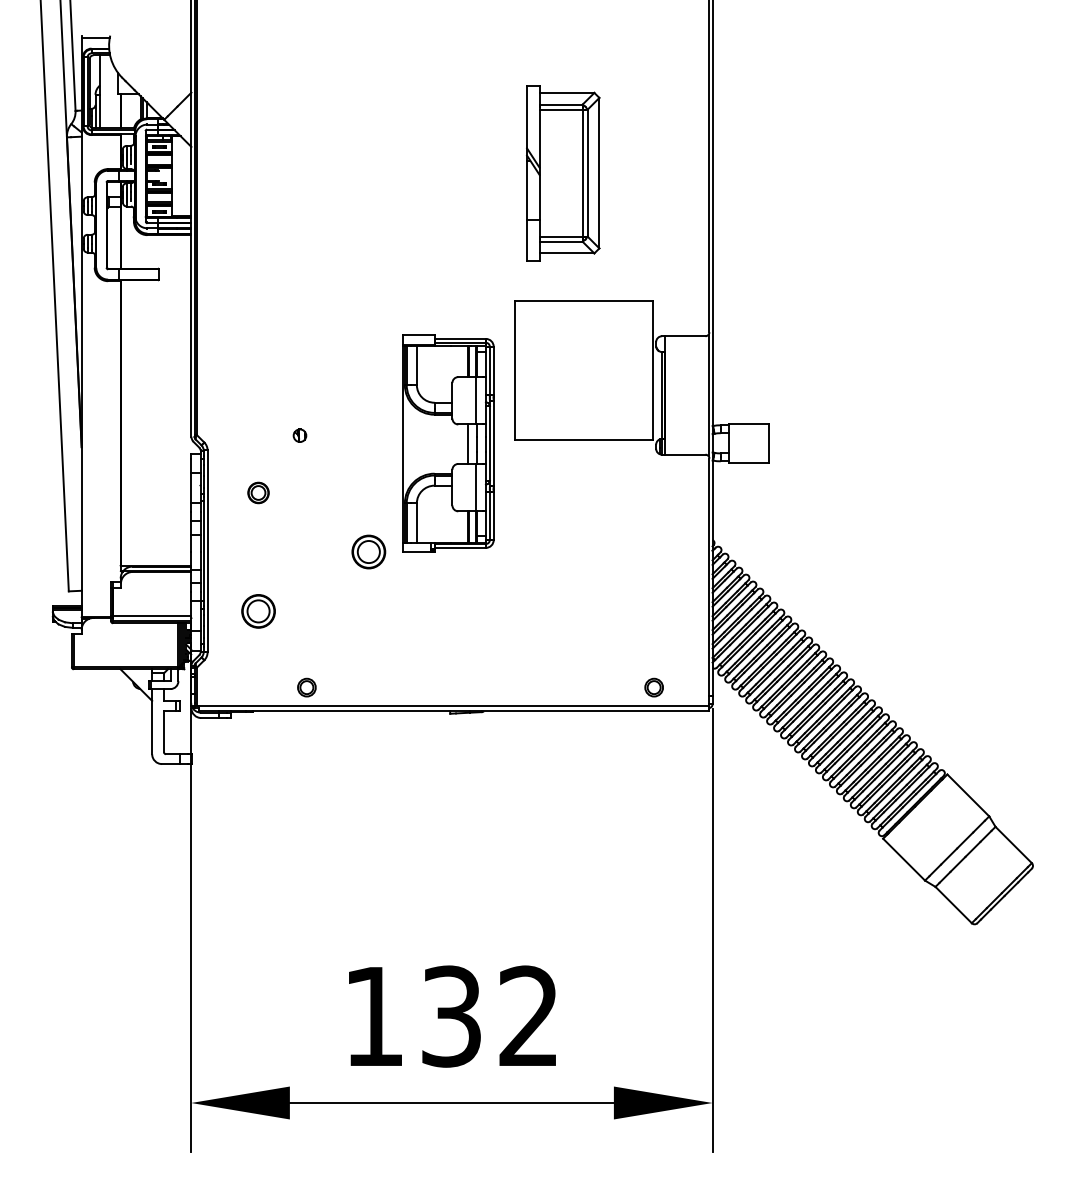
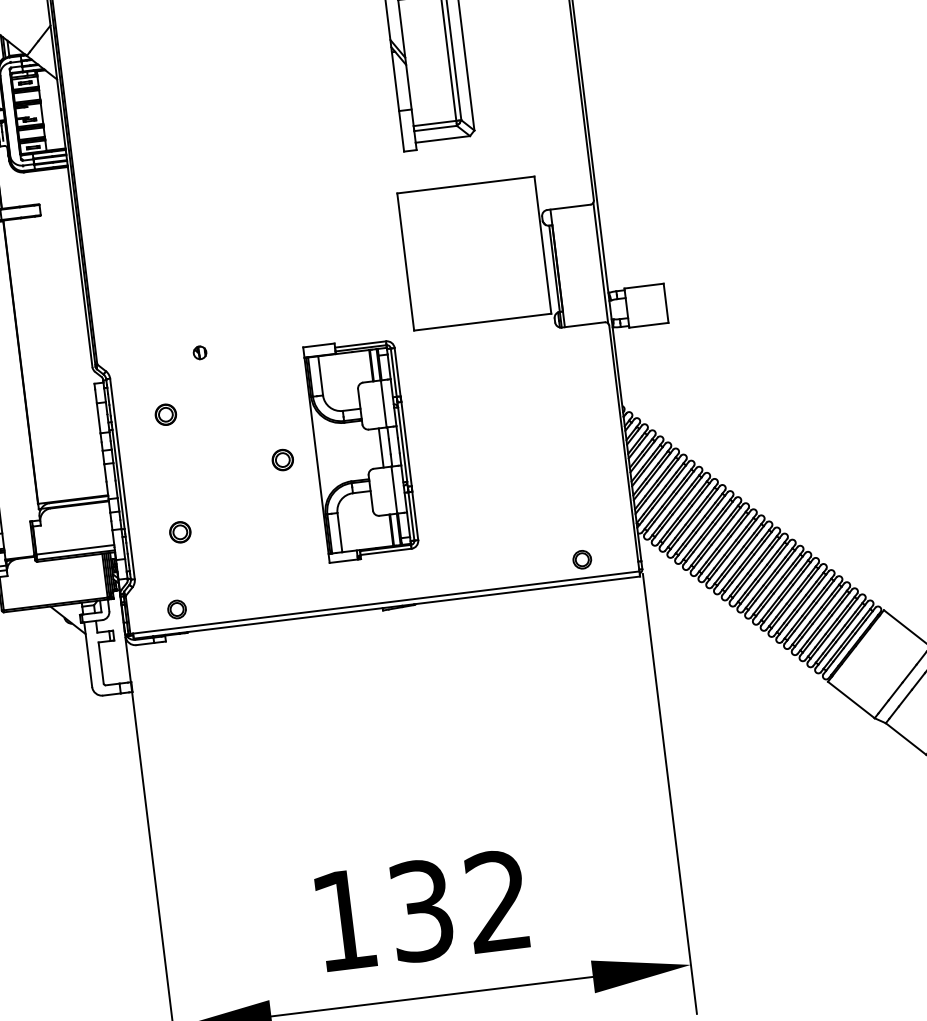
part: (448, 443) -> (361, 449), moved
part: (369, 552) -> (283, 460), size x0.62
part: (258, 611) -> (180, 532), size x0.62
part: (306, 687) -> (176, 609), moved

